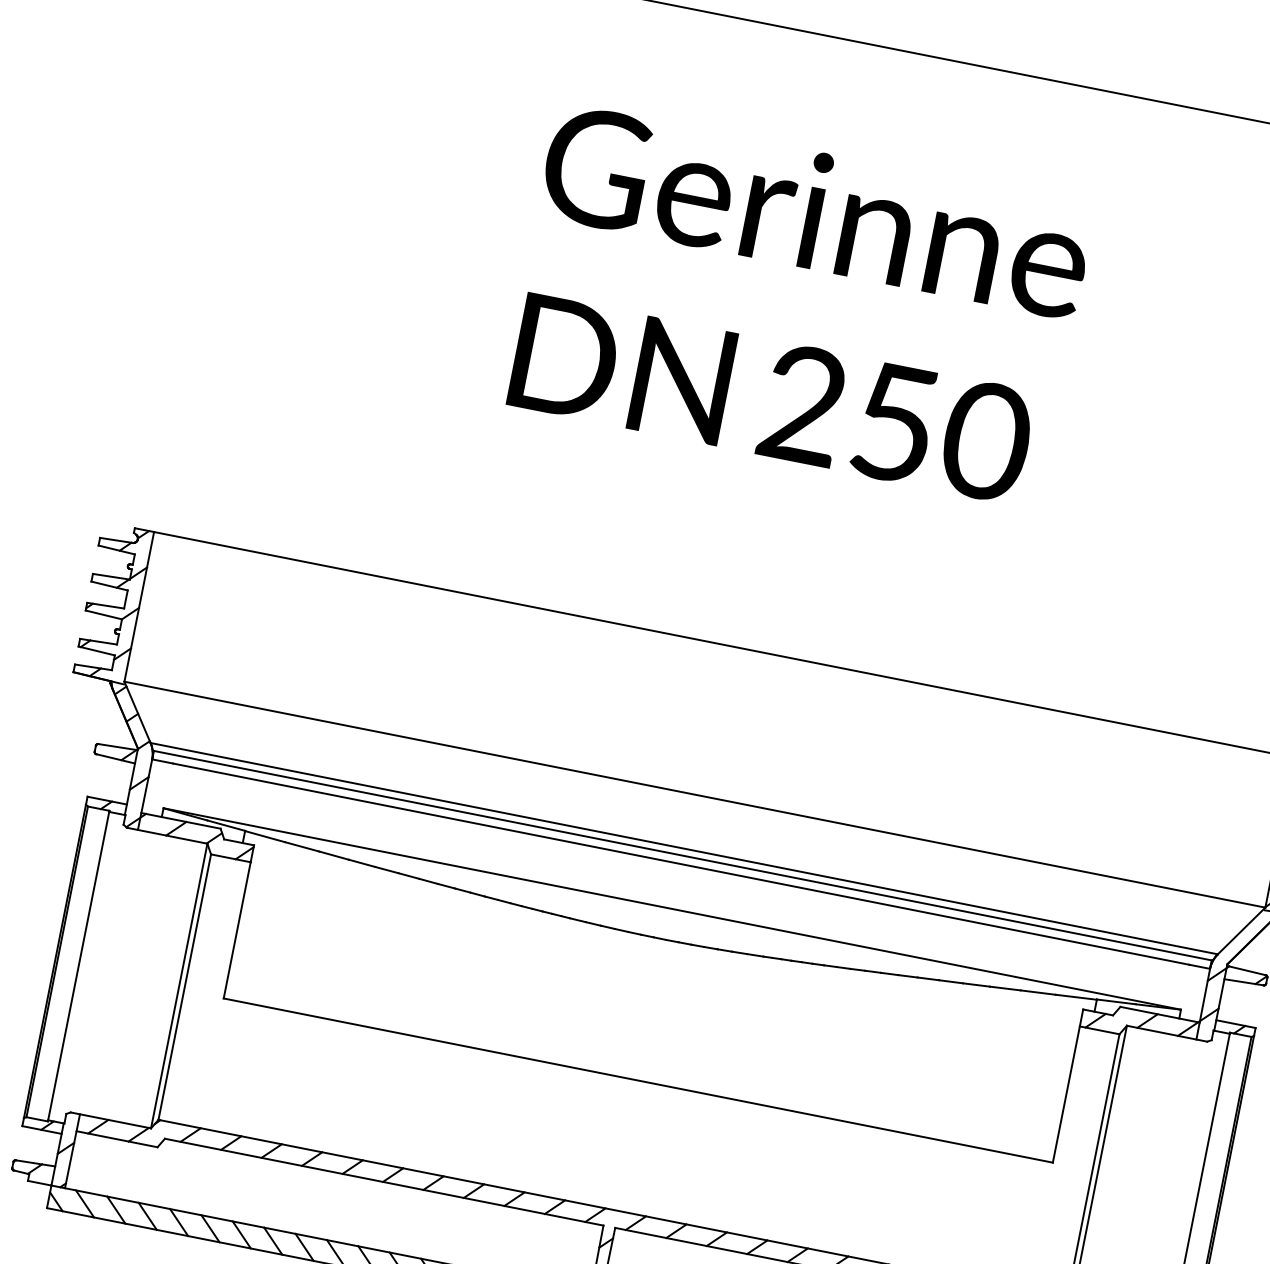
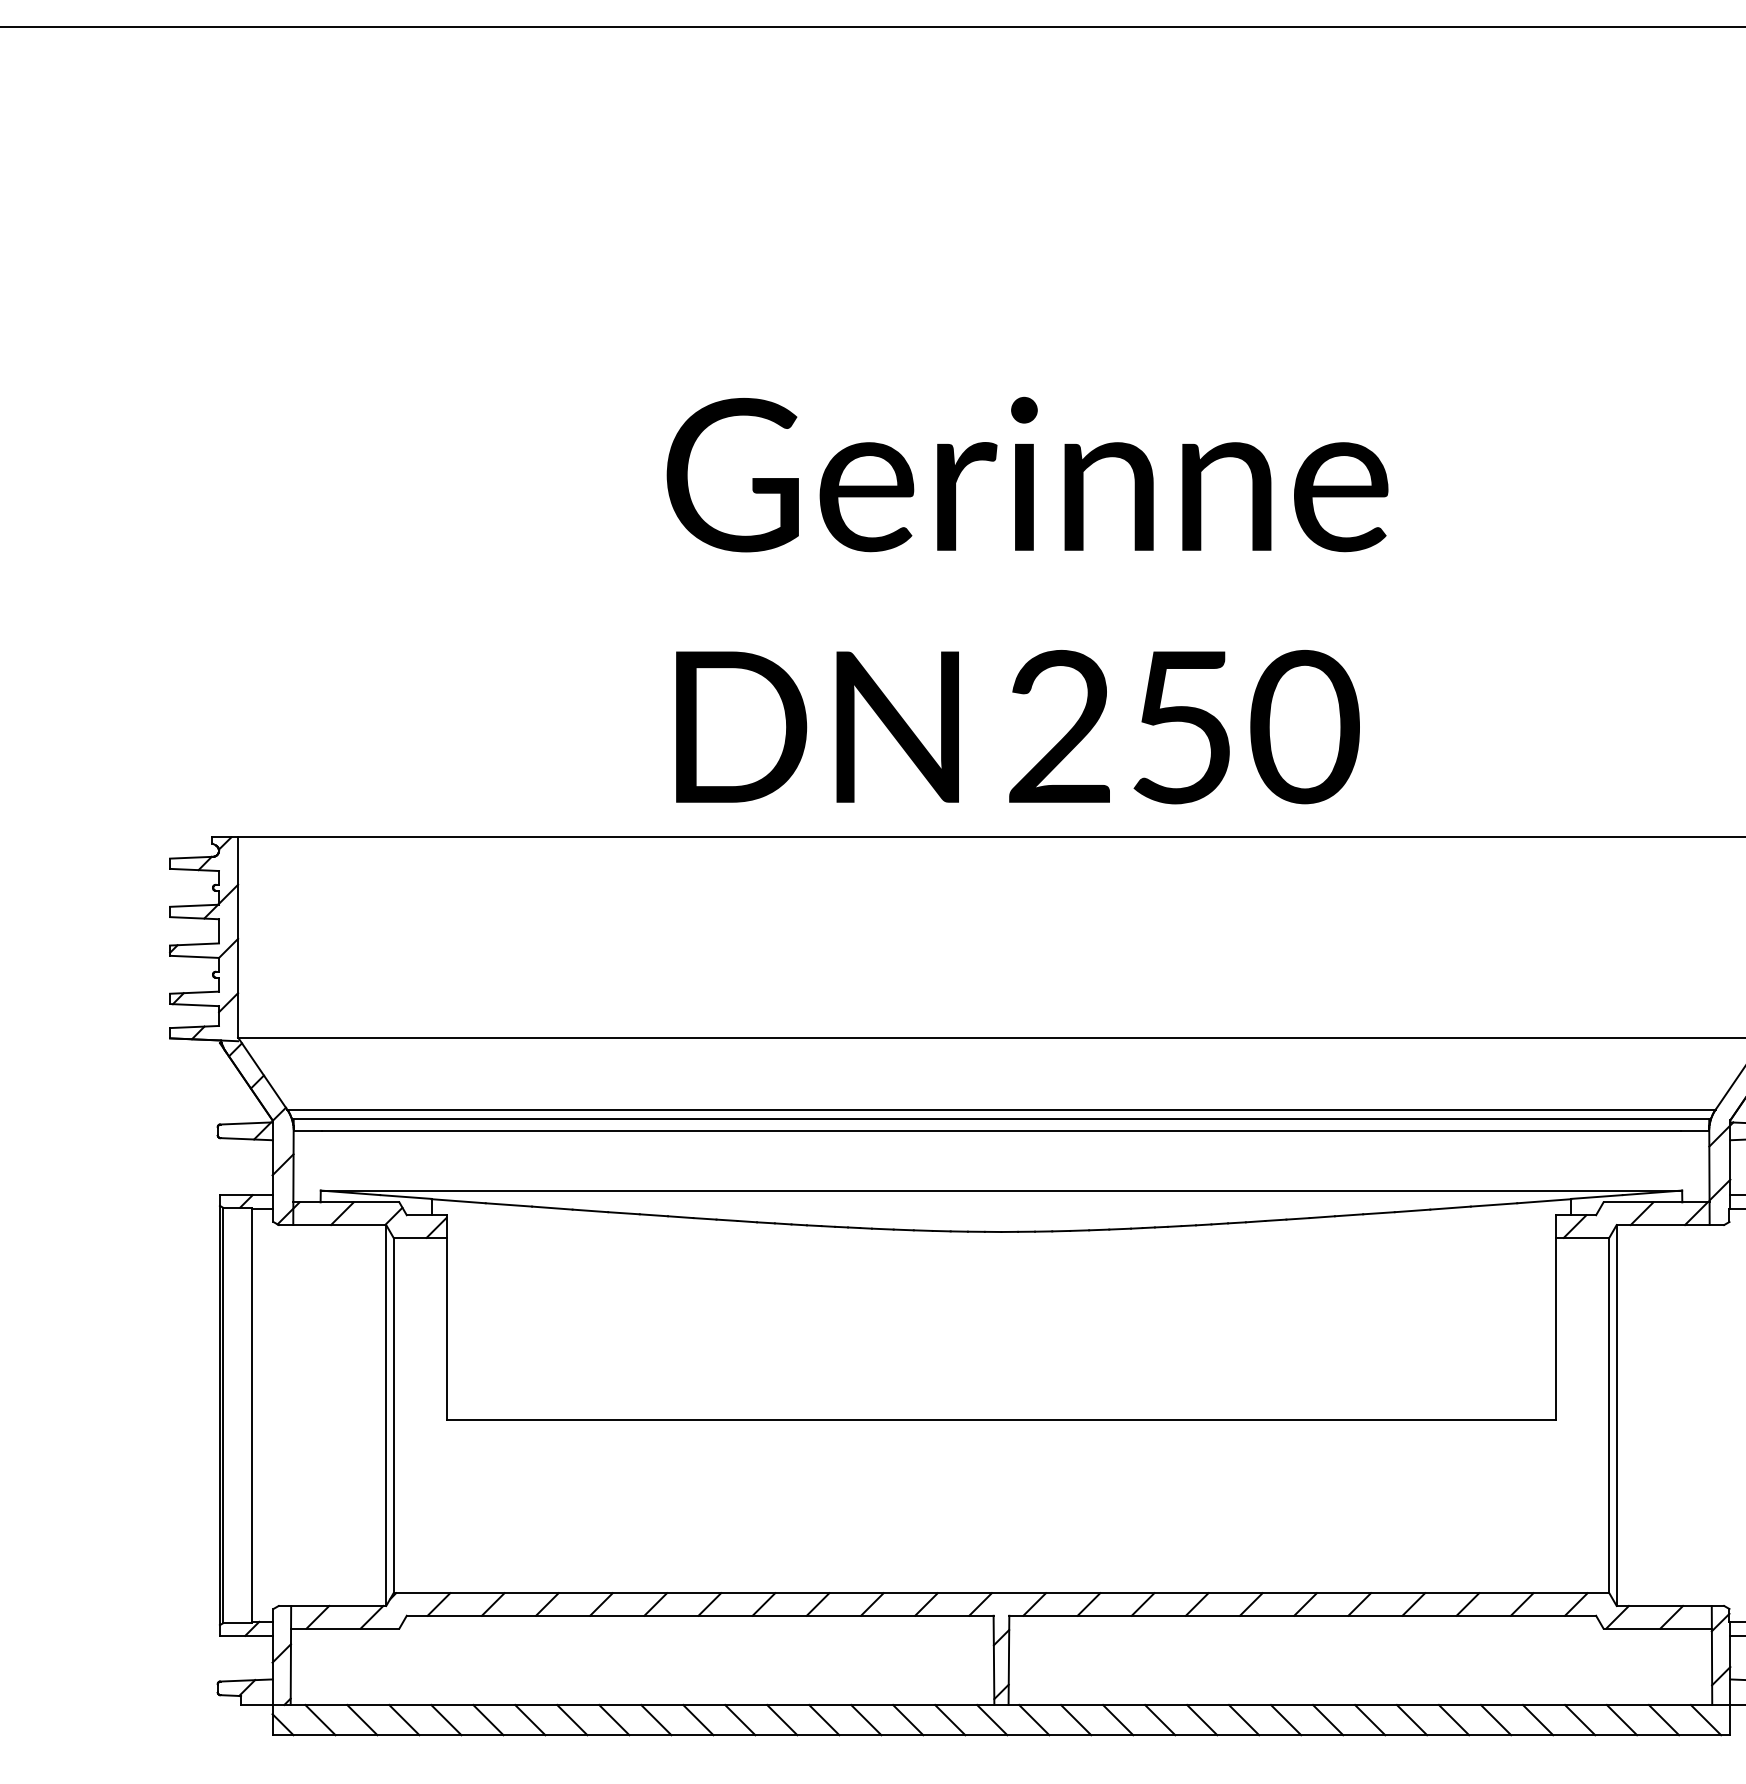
text: (798, 305) -> (1027, 600), moved

